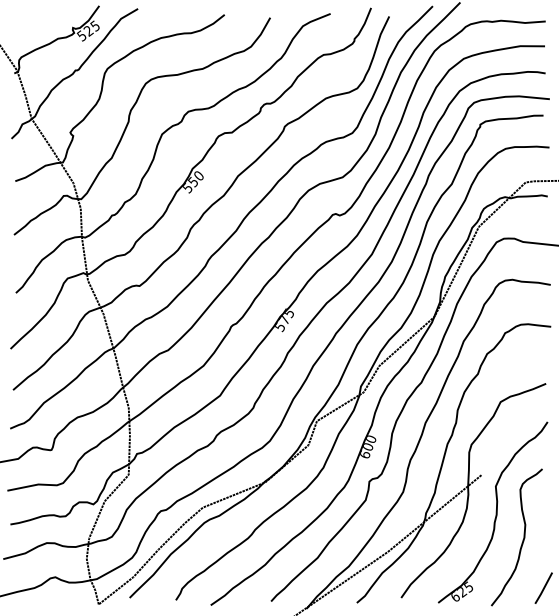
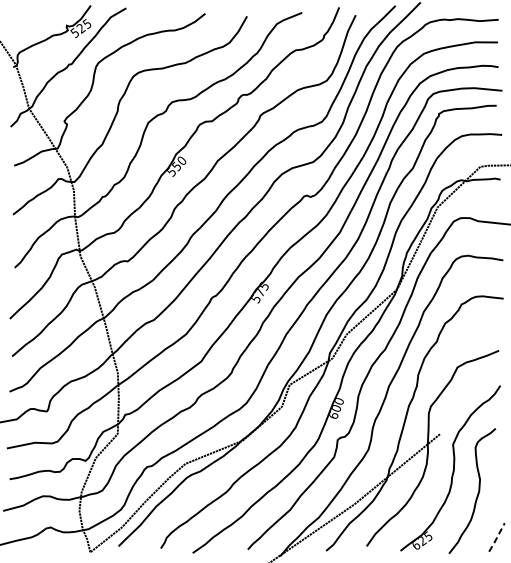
line: (543, 589) -> (496, 538), solid -> dashed

